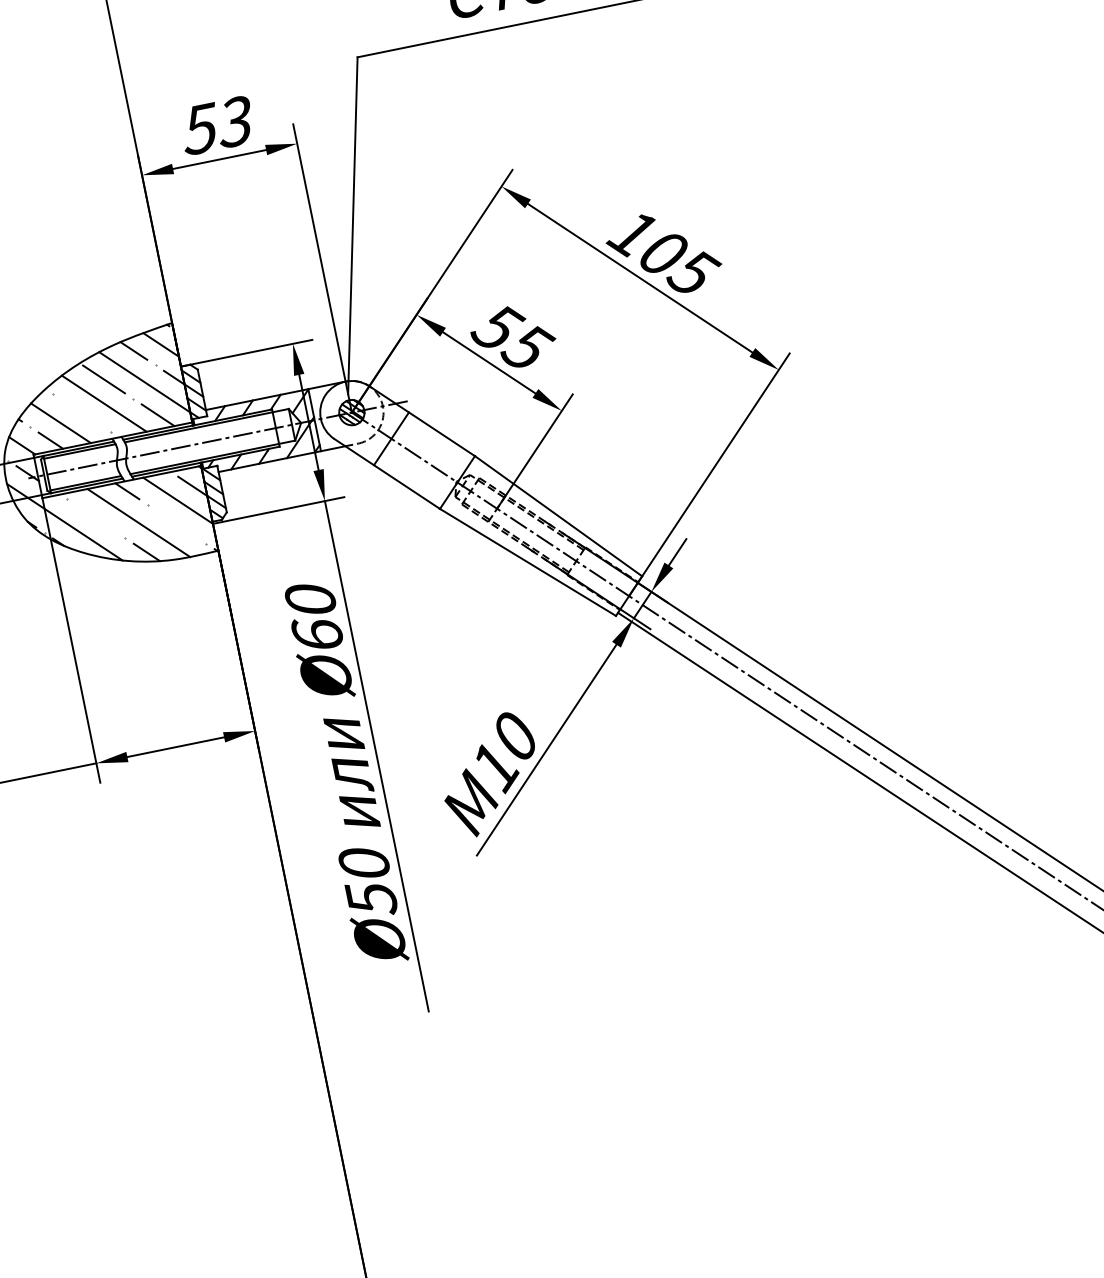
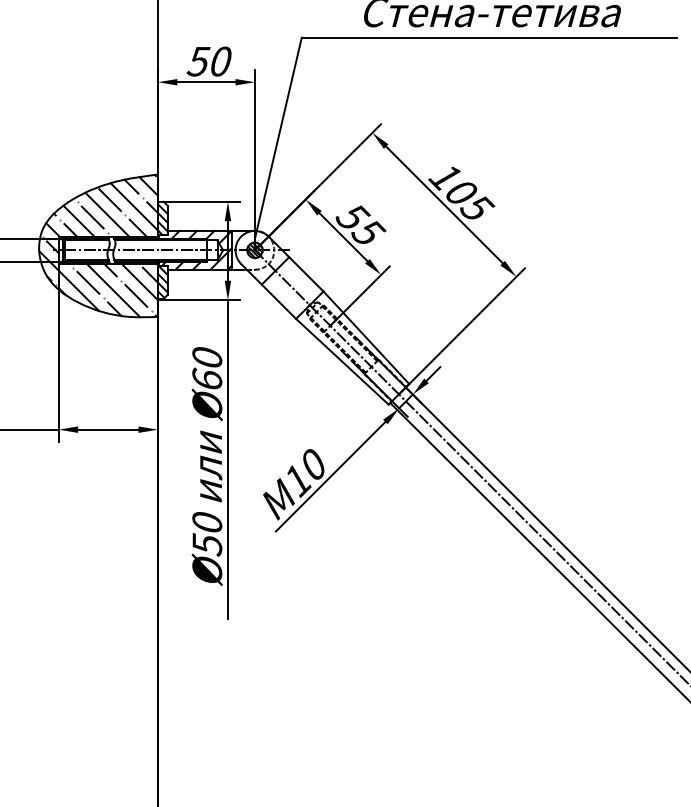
text: (233, 122) -> (219, 61), 53 -> 50
line: (81, 412) -> (92, 217), added
line: (96, 518) -> (88, 282), added
line: (177, 523) -> (136, 295), added

